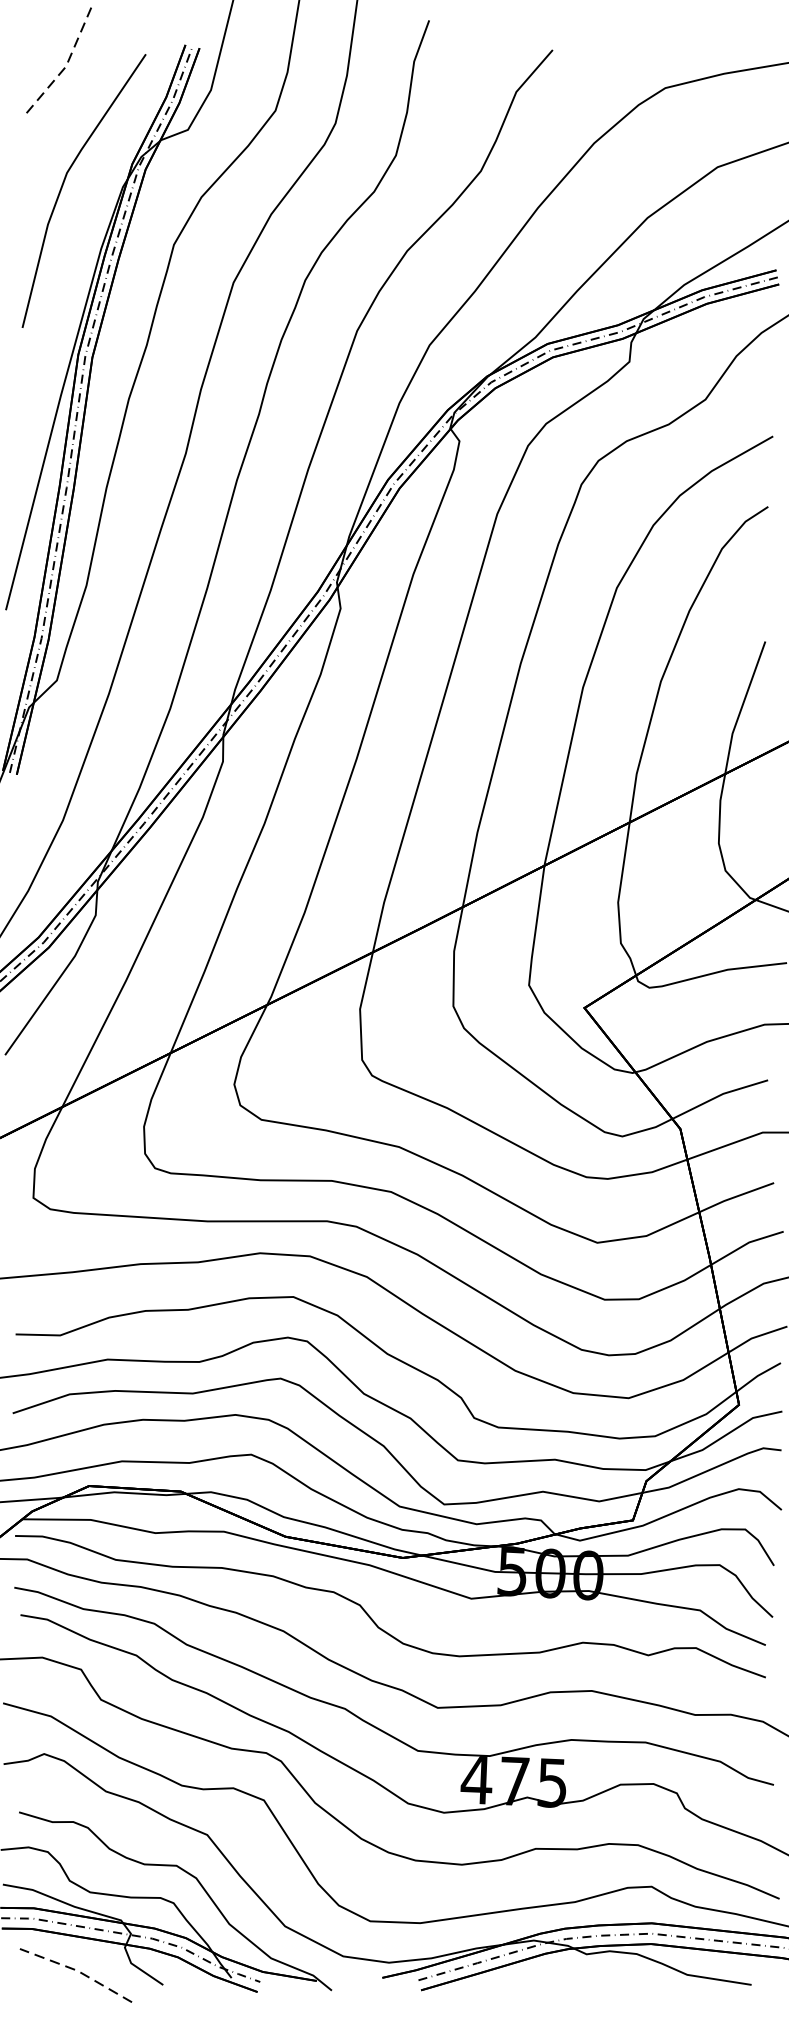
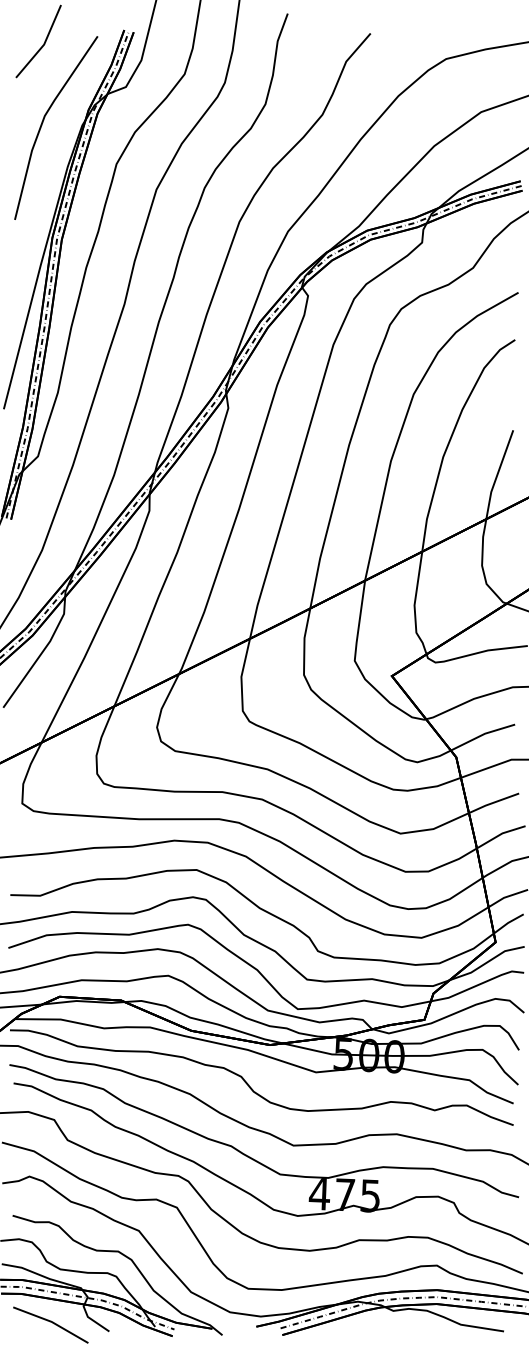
line: (66, 66) -> (44, 44), dashed -> solid
line: (76, 1970) -> (51, 1321), dashed -> solid

